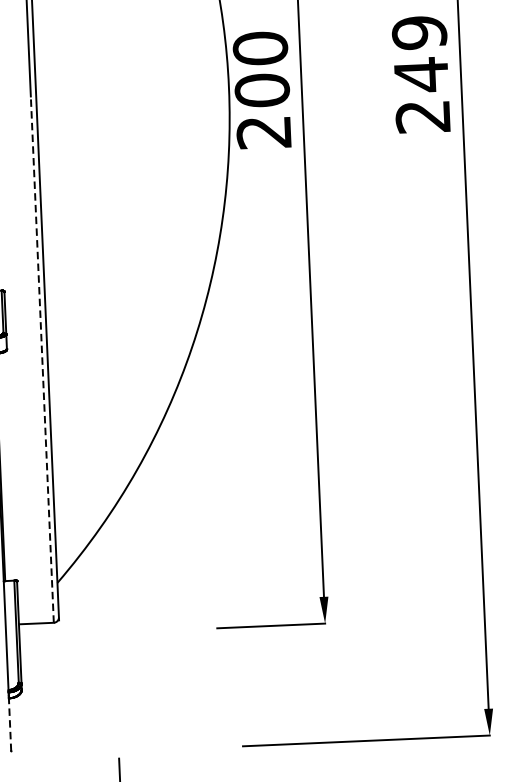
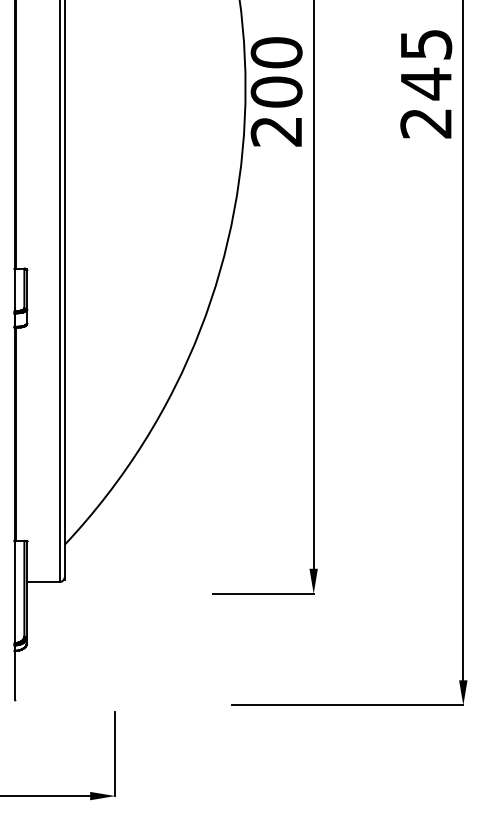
text: (418, 32) -> (425, 44), 249 -> 245
line: (42, 360) -> (59, 335), dashed -> solid
line: (10, 724) -> (14, 675), dashed -> solid

